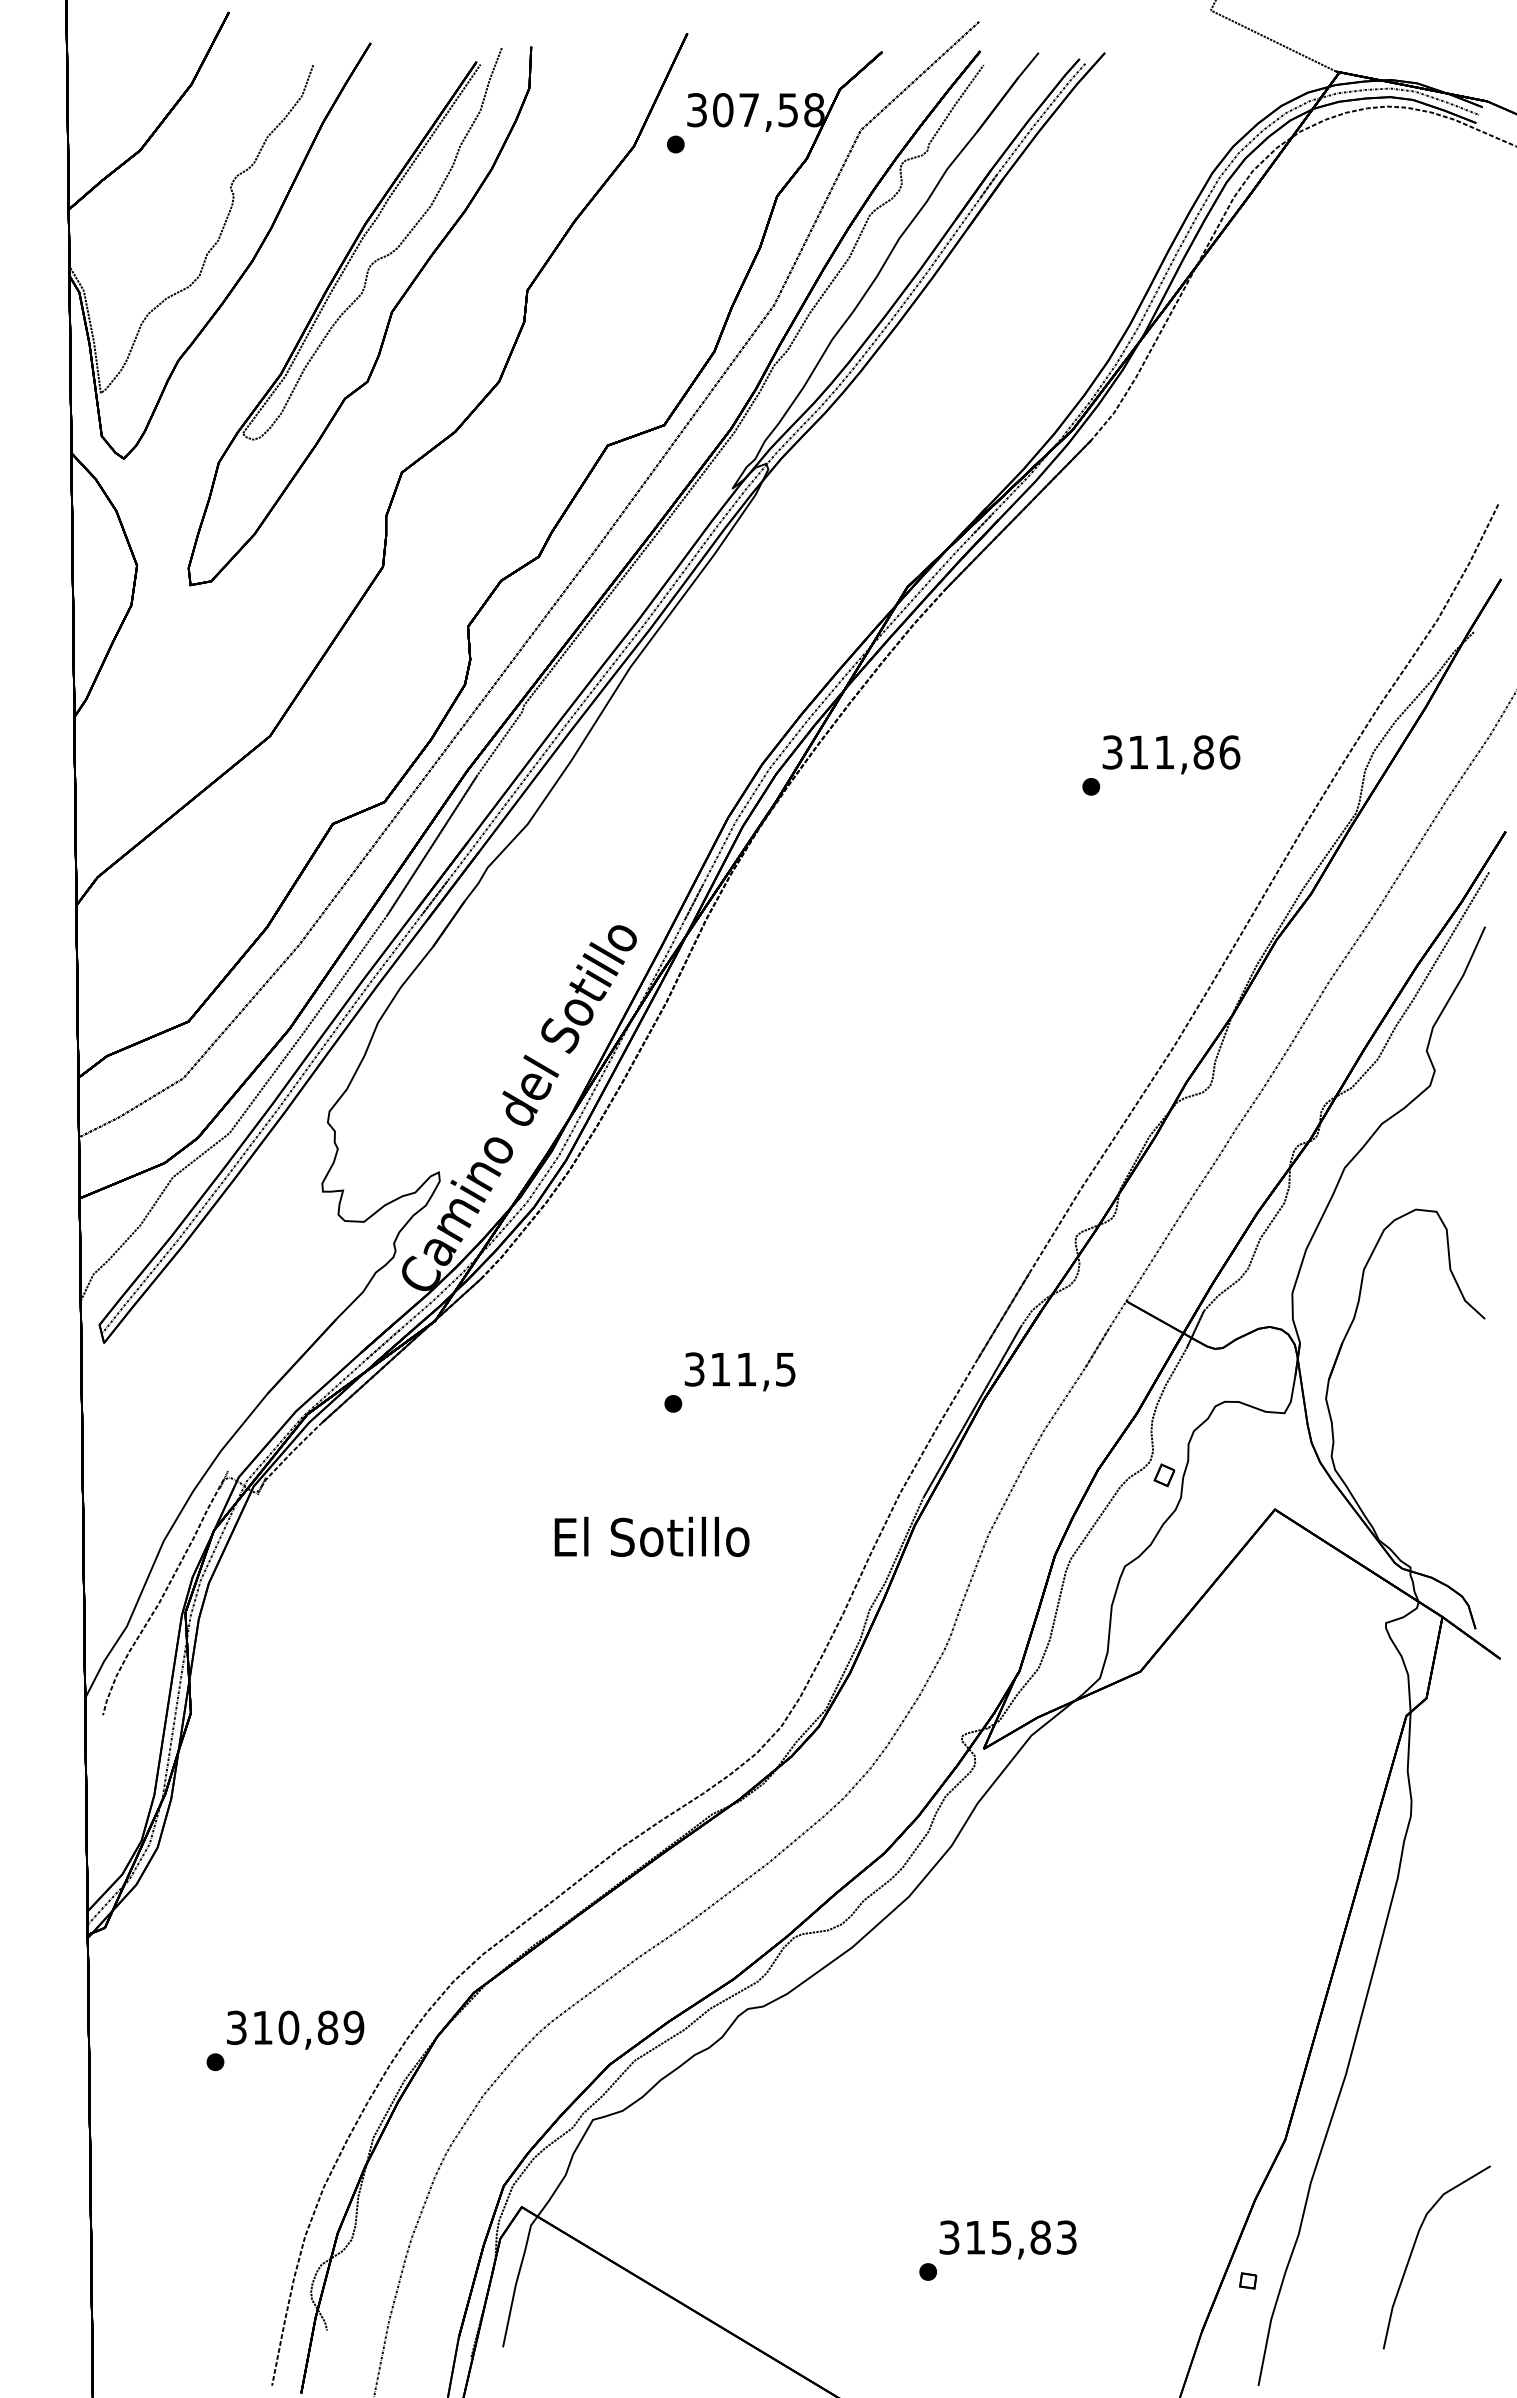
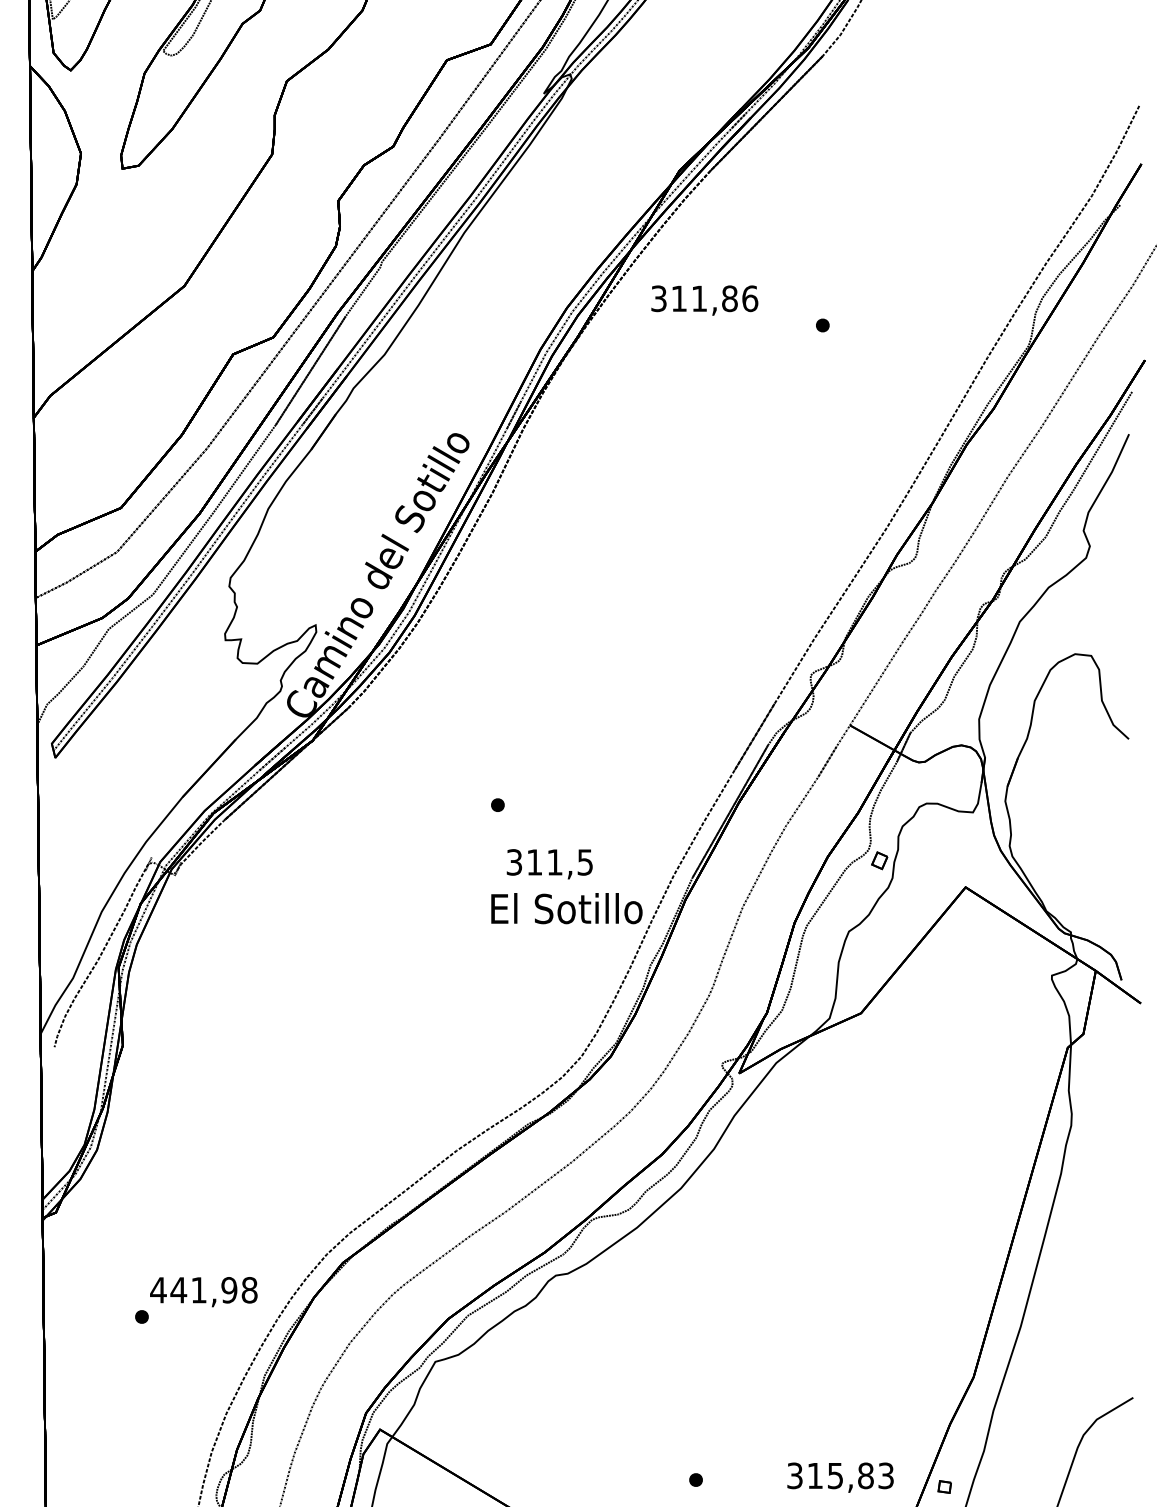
text: (1171, 754) -> (704, 300), moved
text: (739, 1371) -> (549, 863), moved
text: (651, 1536) -> (566, 908), moved
text: (294, 2027) -> (203, 1289), 310,89 -> 441,98
text: (1007, 2239) -> (840, 1477), moved

